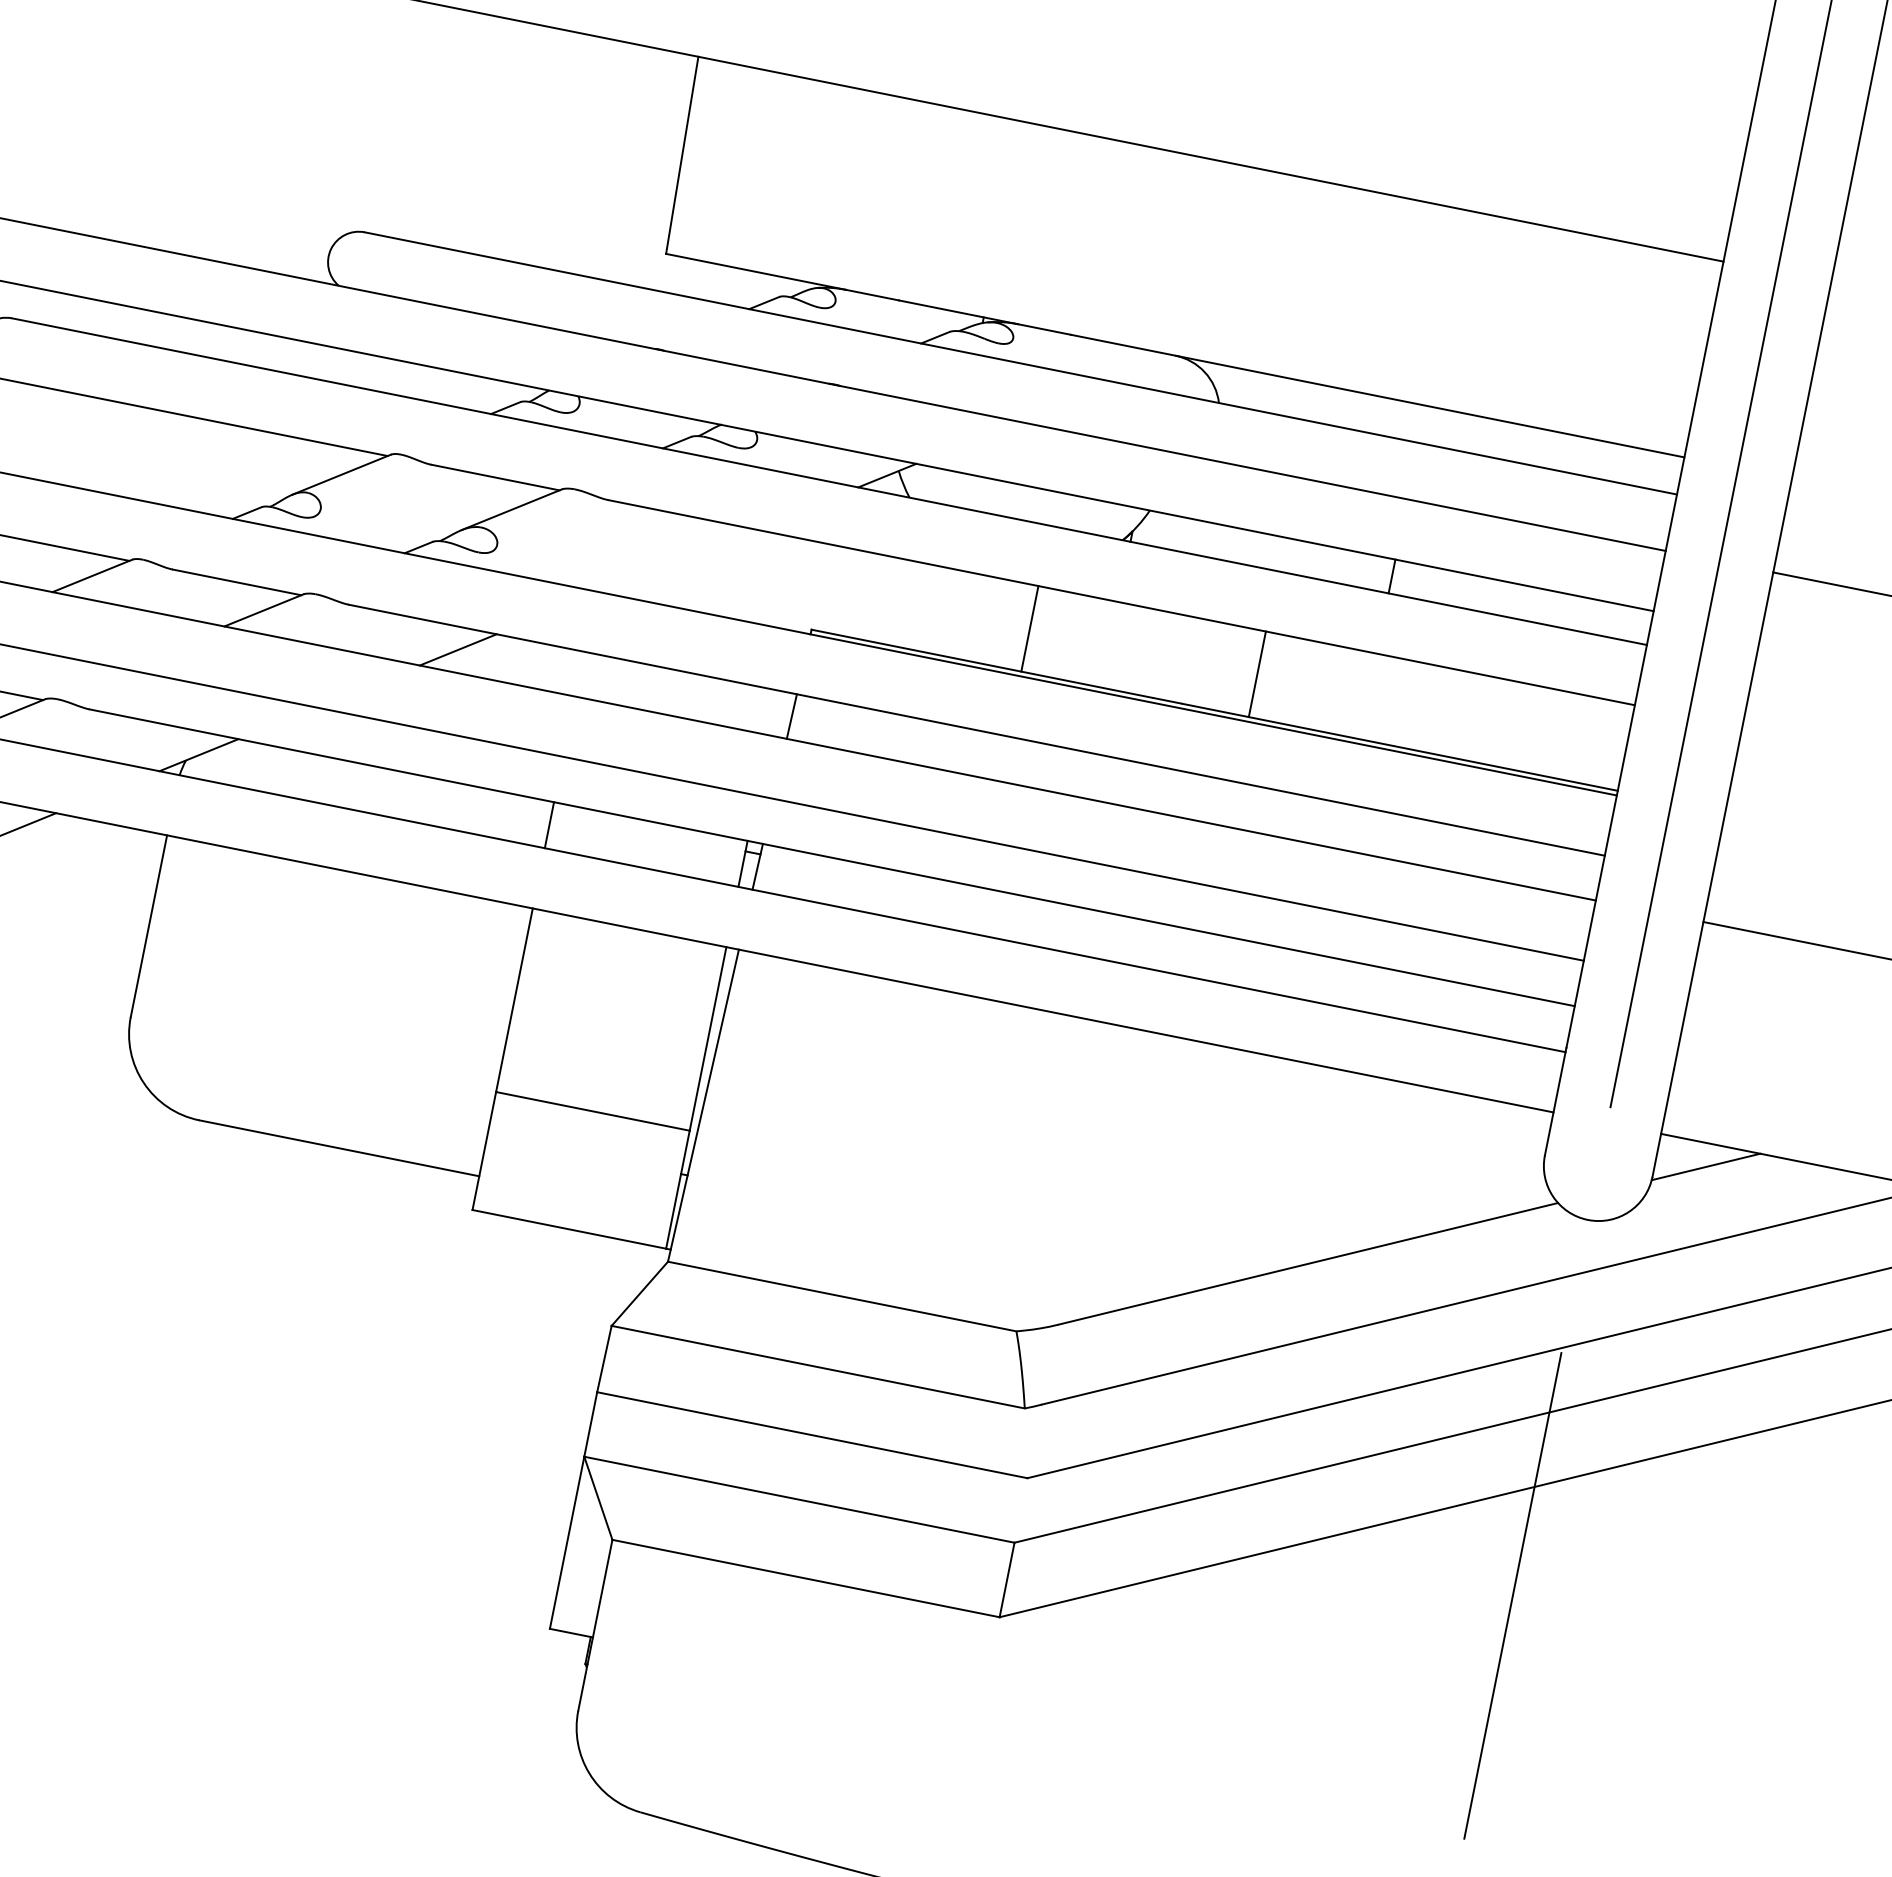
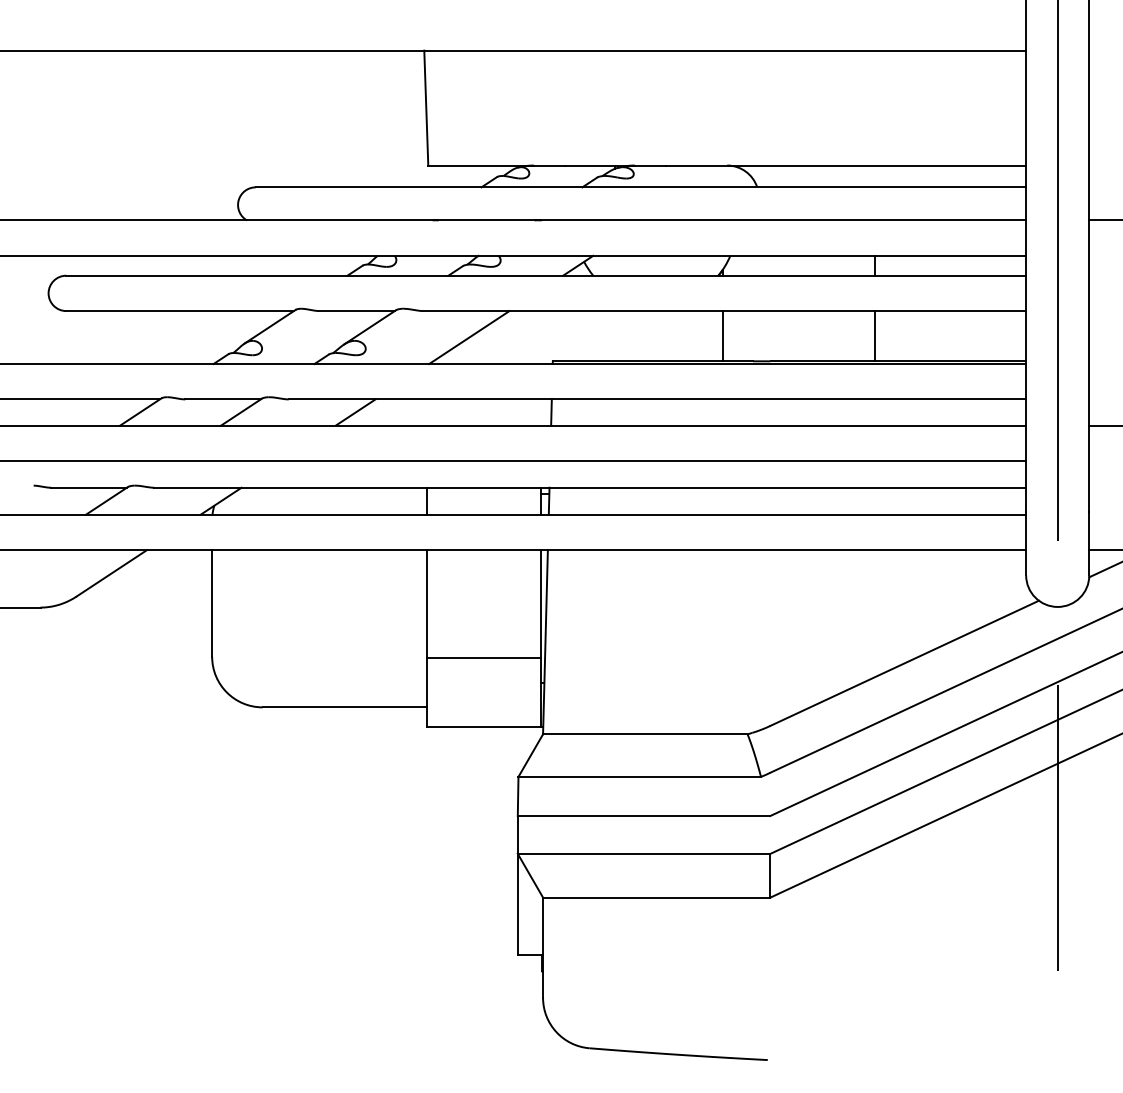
line: (677, 560) -> (469, 337), added
line: (1028, 629) -> (722, 336), moved
line: (1257, 674) -> (874, 336), moved

